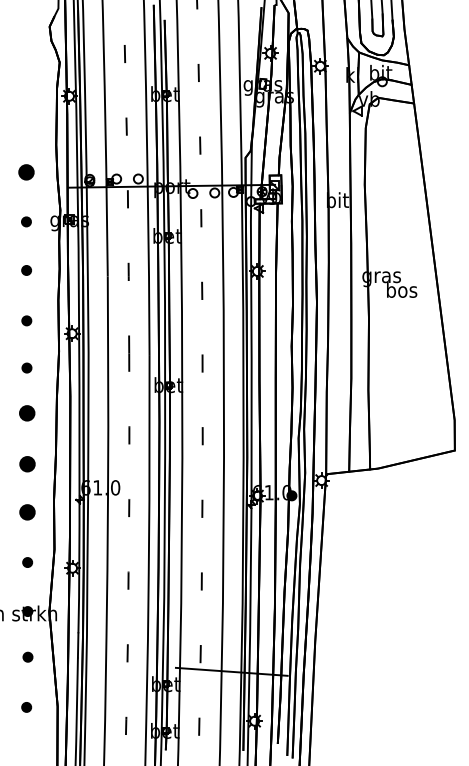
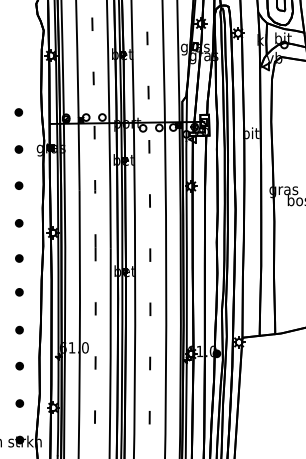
part: (25, 171) -> (18, 111), size x0.62
part: (26, 413) -> (18, 292), size x0.62
part: (26, 463) -> (18, 329), size x0.62
part: (27, 512) -> (19, 366), size x0.62

